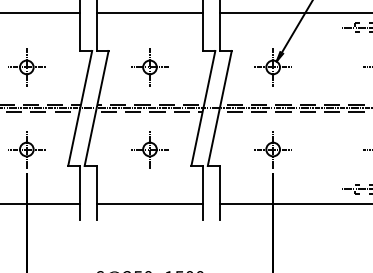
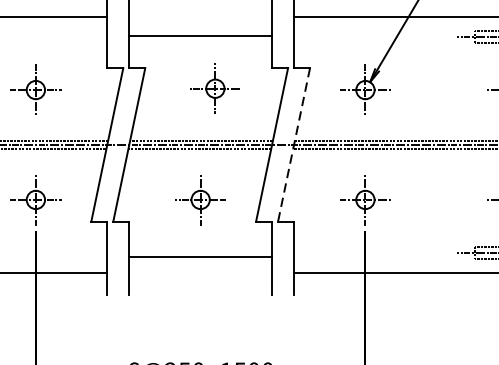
line: (149, 12) -> (200, 35), moved
part: (149, 67) -> (214, 88), moved
line: (219, 108) -> (293, 145), solid -> dashed
line: (149, 204) -> (200, 257), moved

